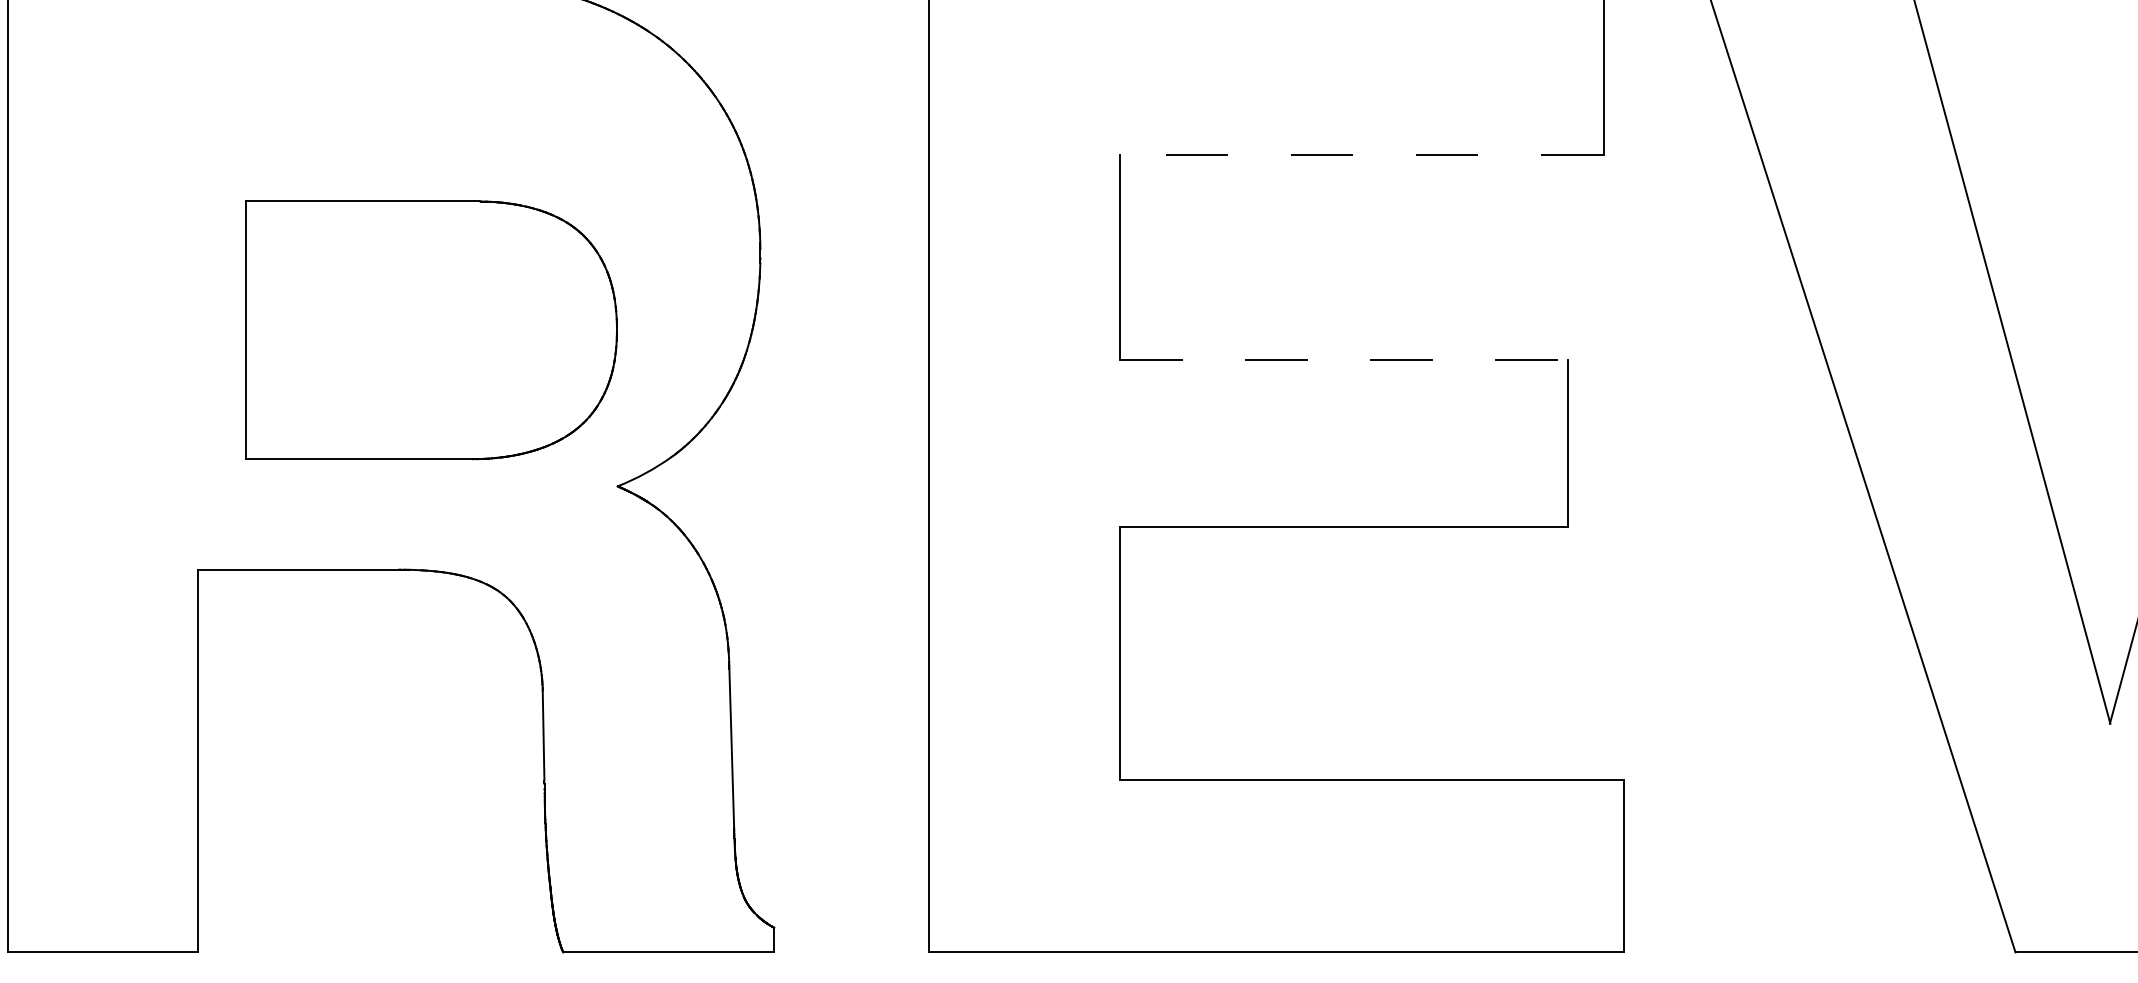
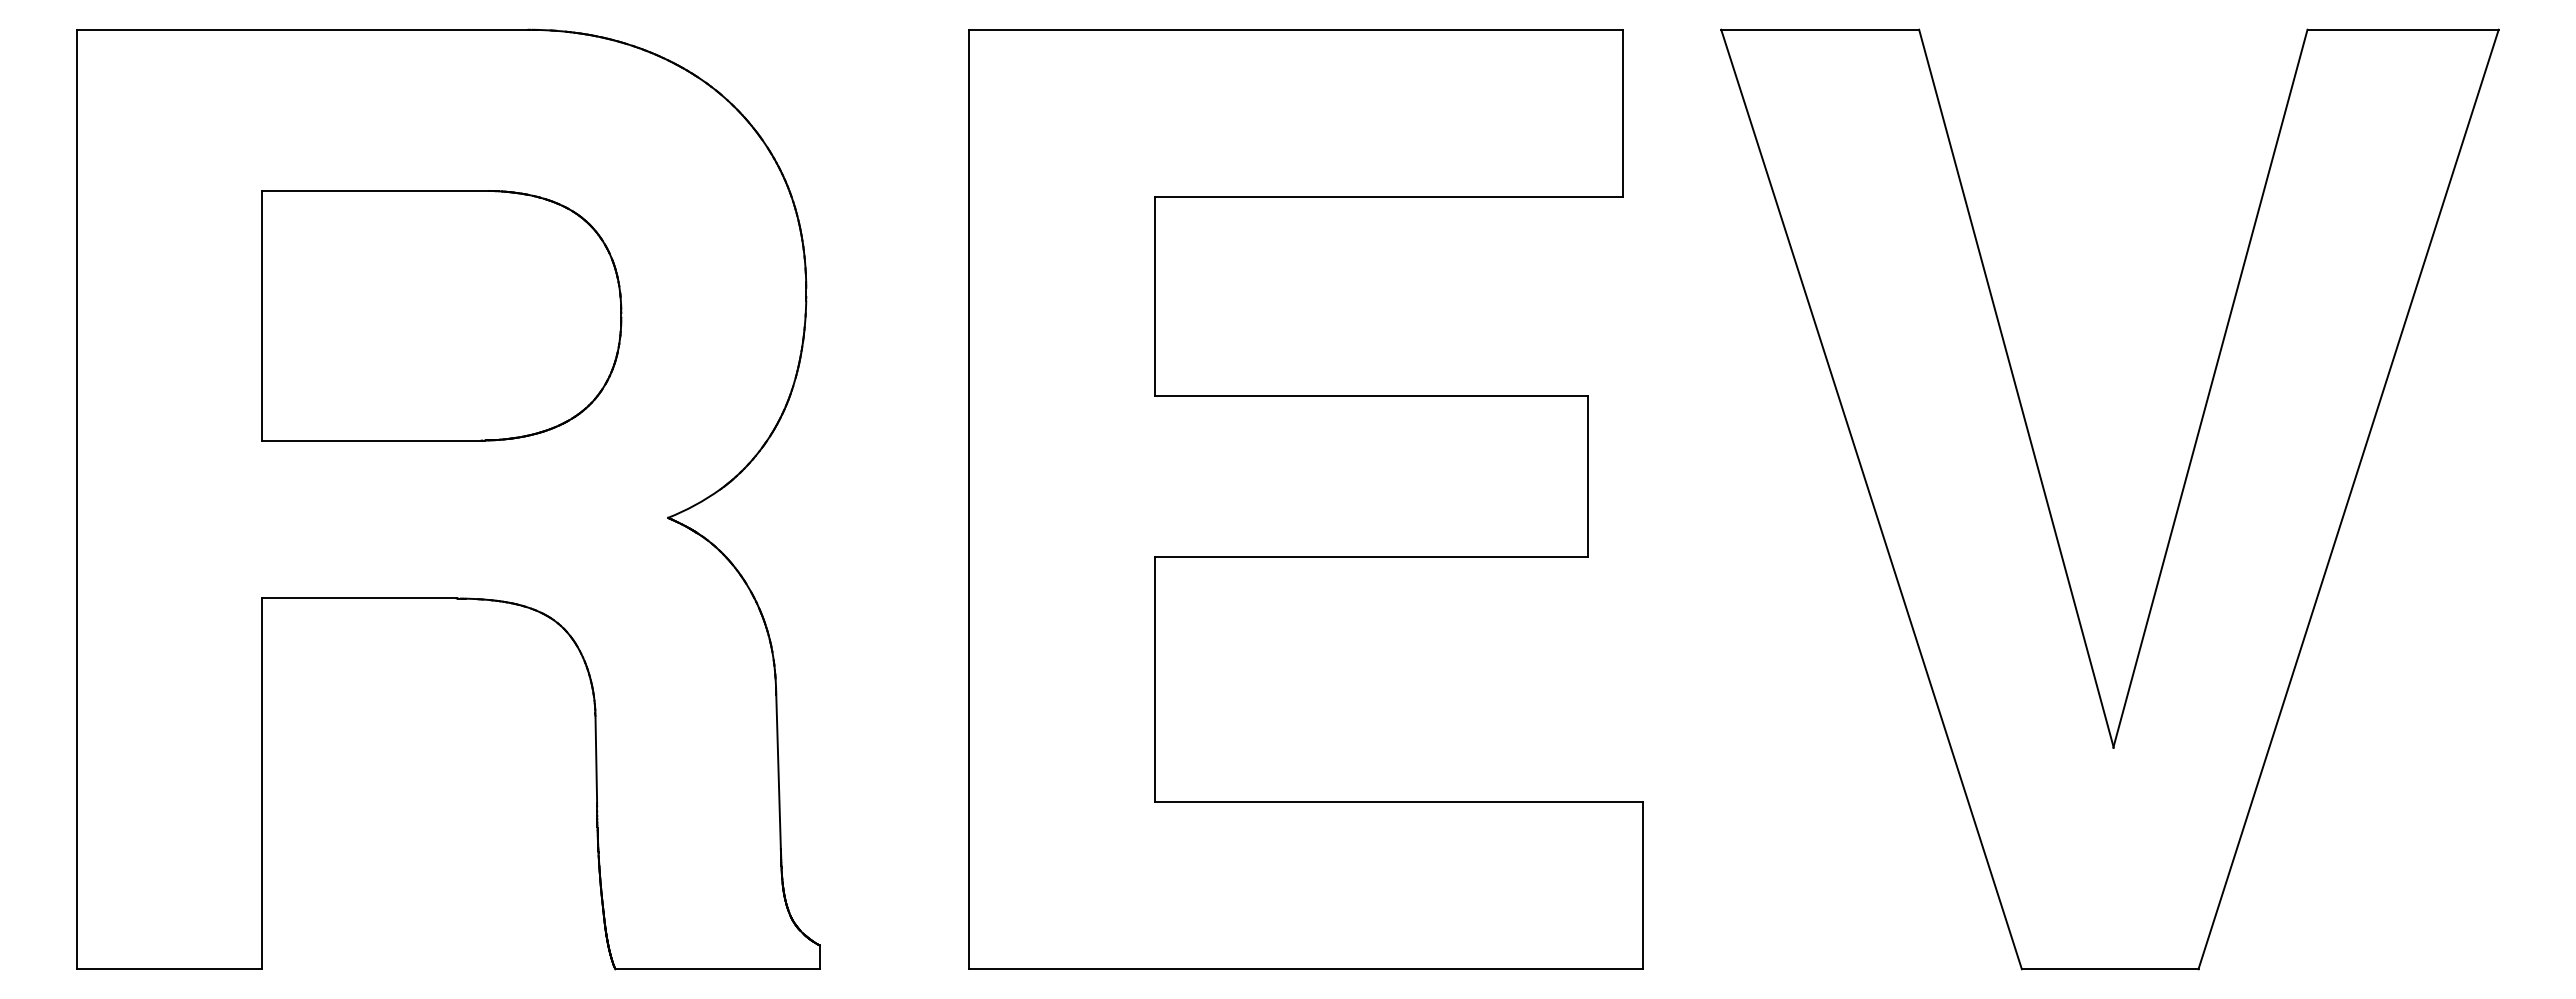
line: (1361, 154) -> (1388, 196), dashed -> solid
part: (431, 330) -> (441, 315), moved
line: (1343, 360) -> (1371, 395), dashed -> solid

